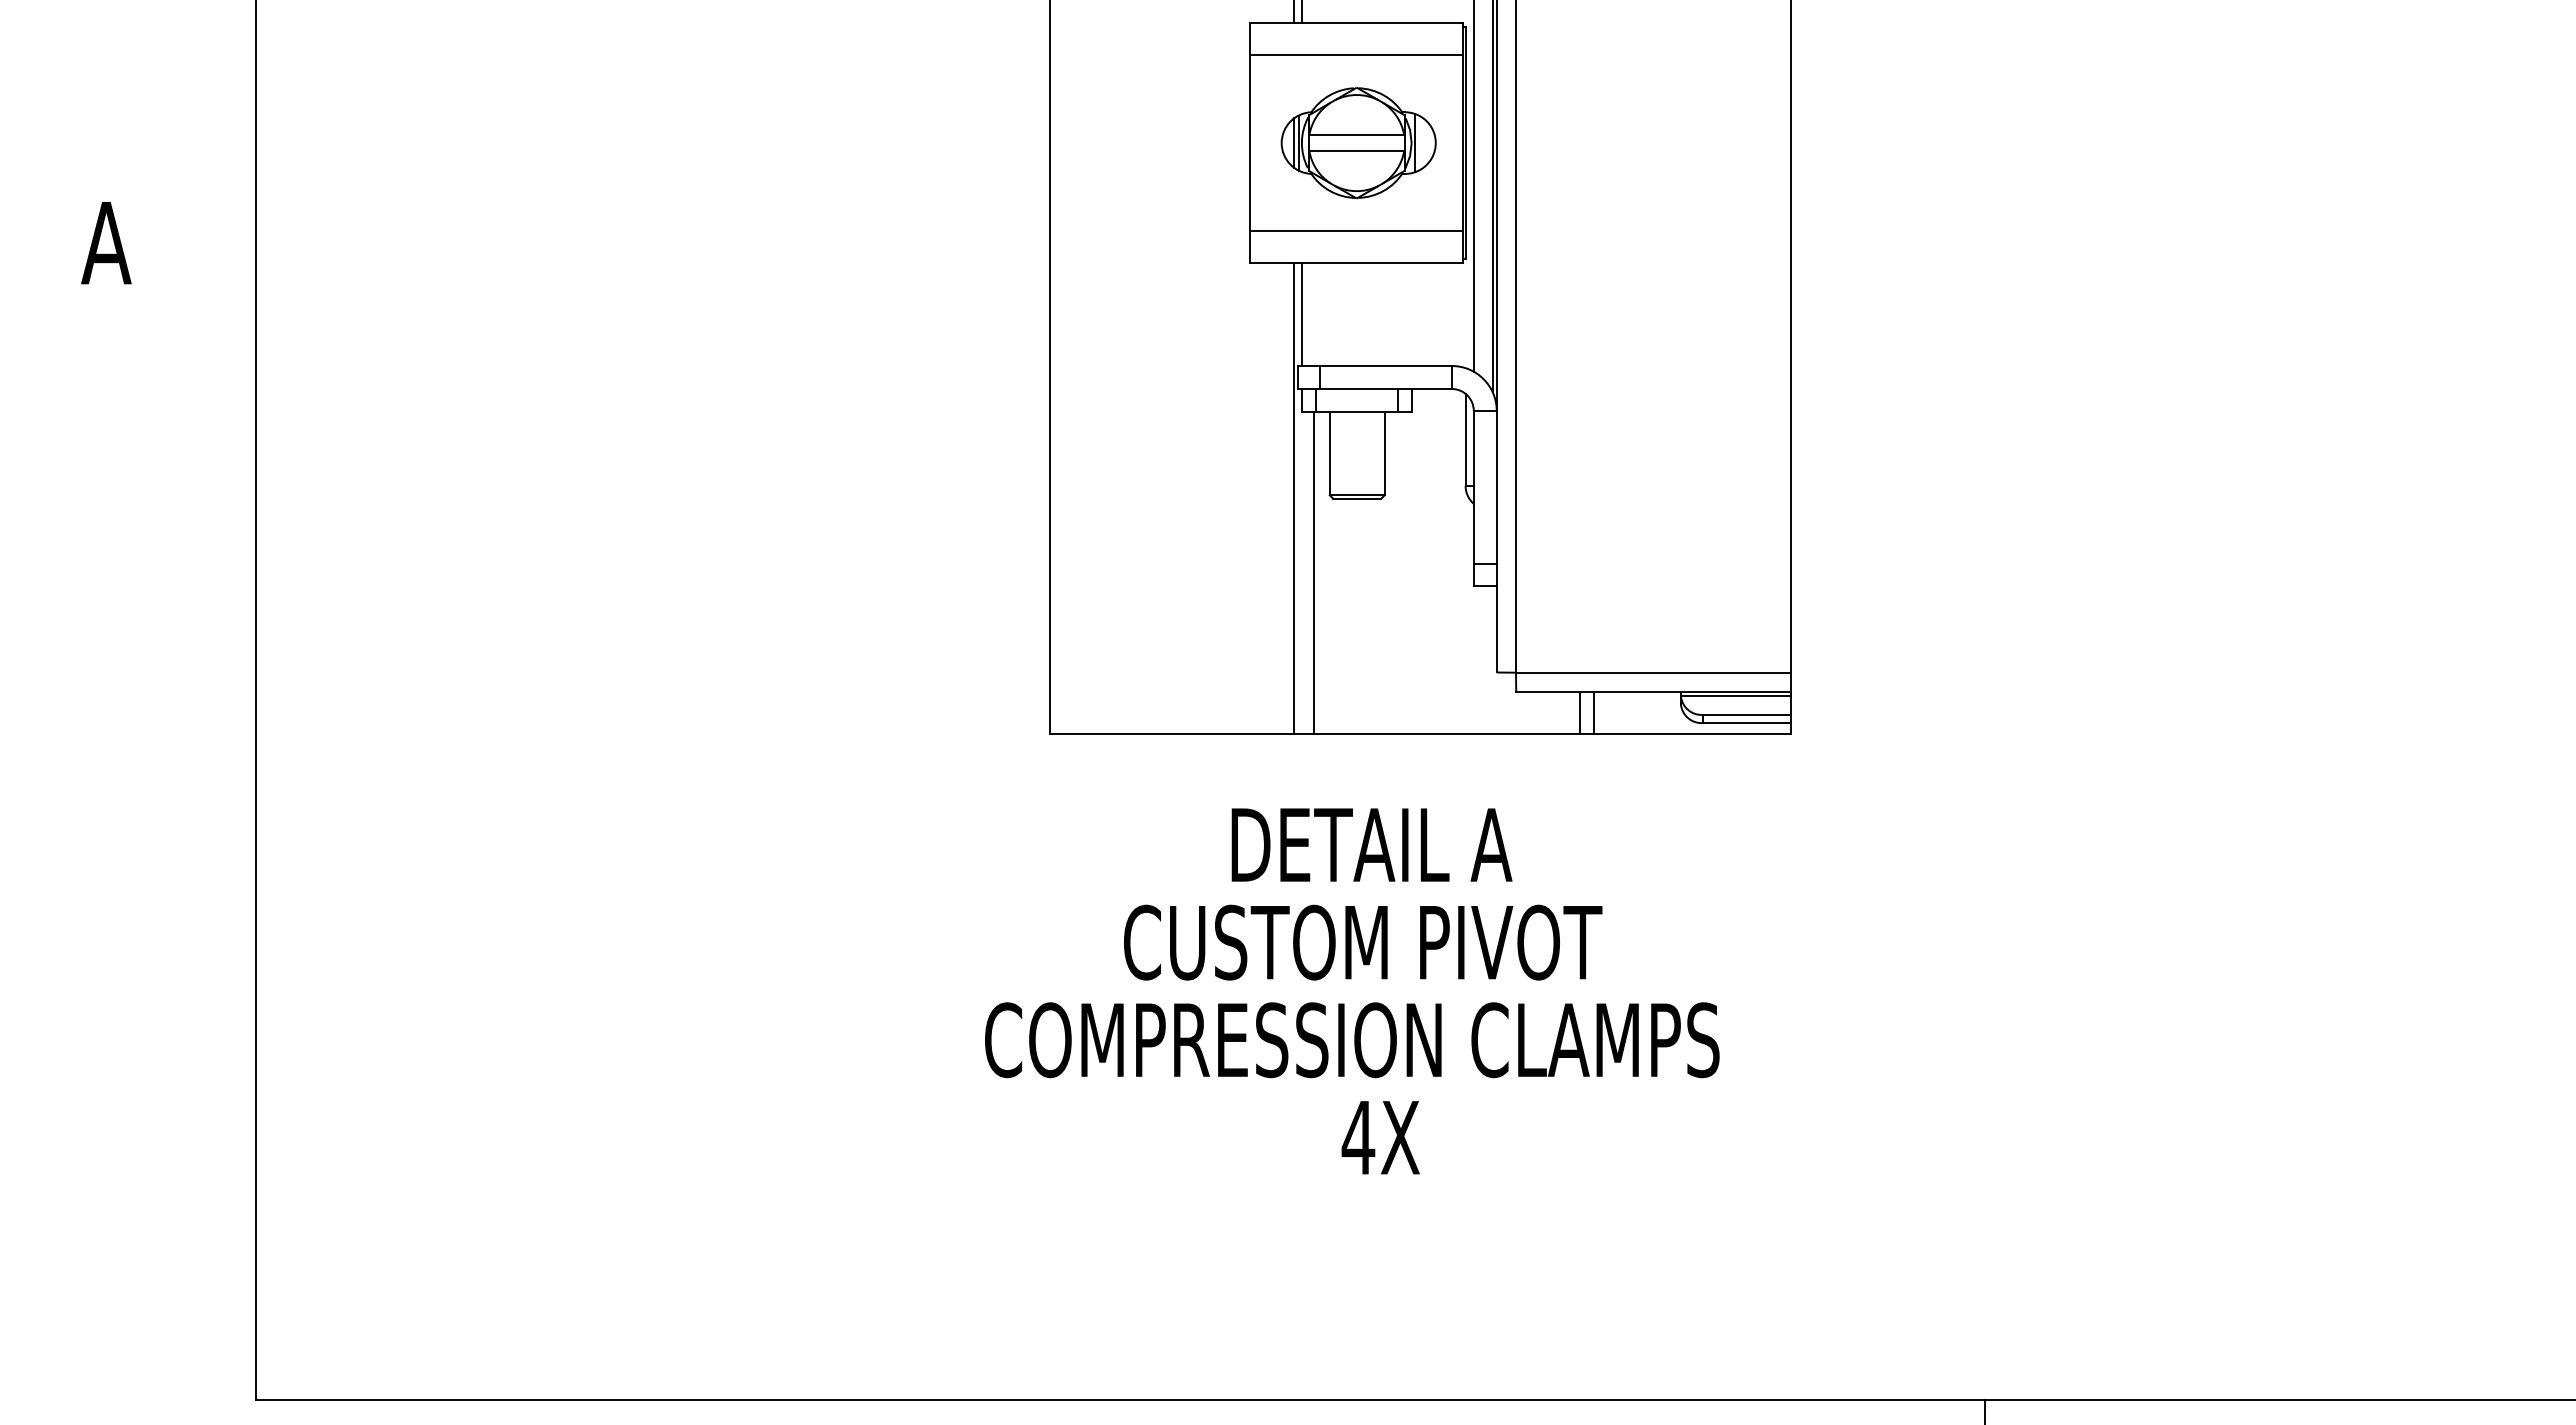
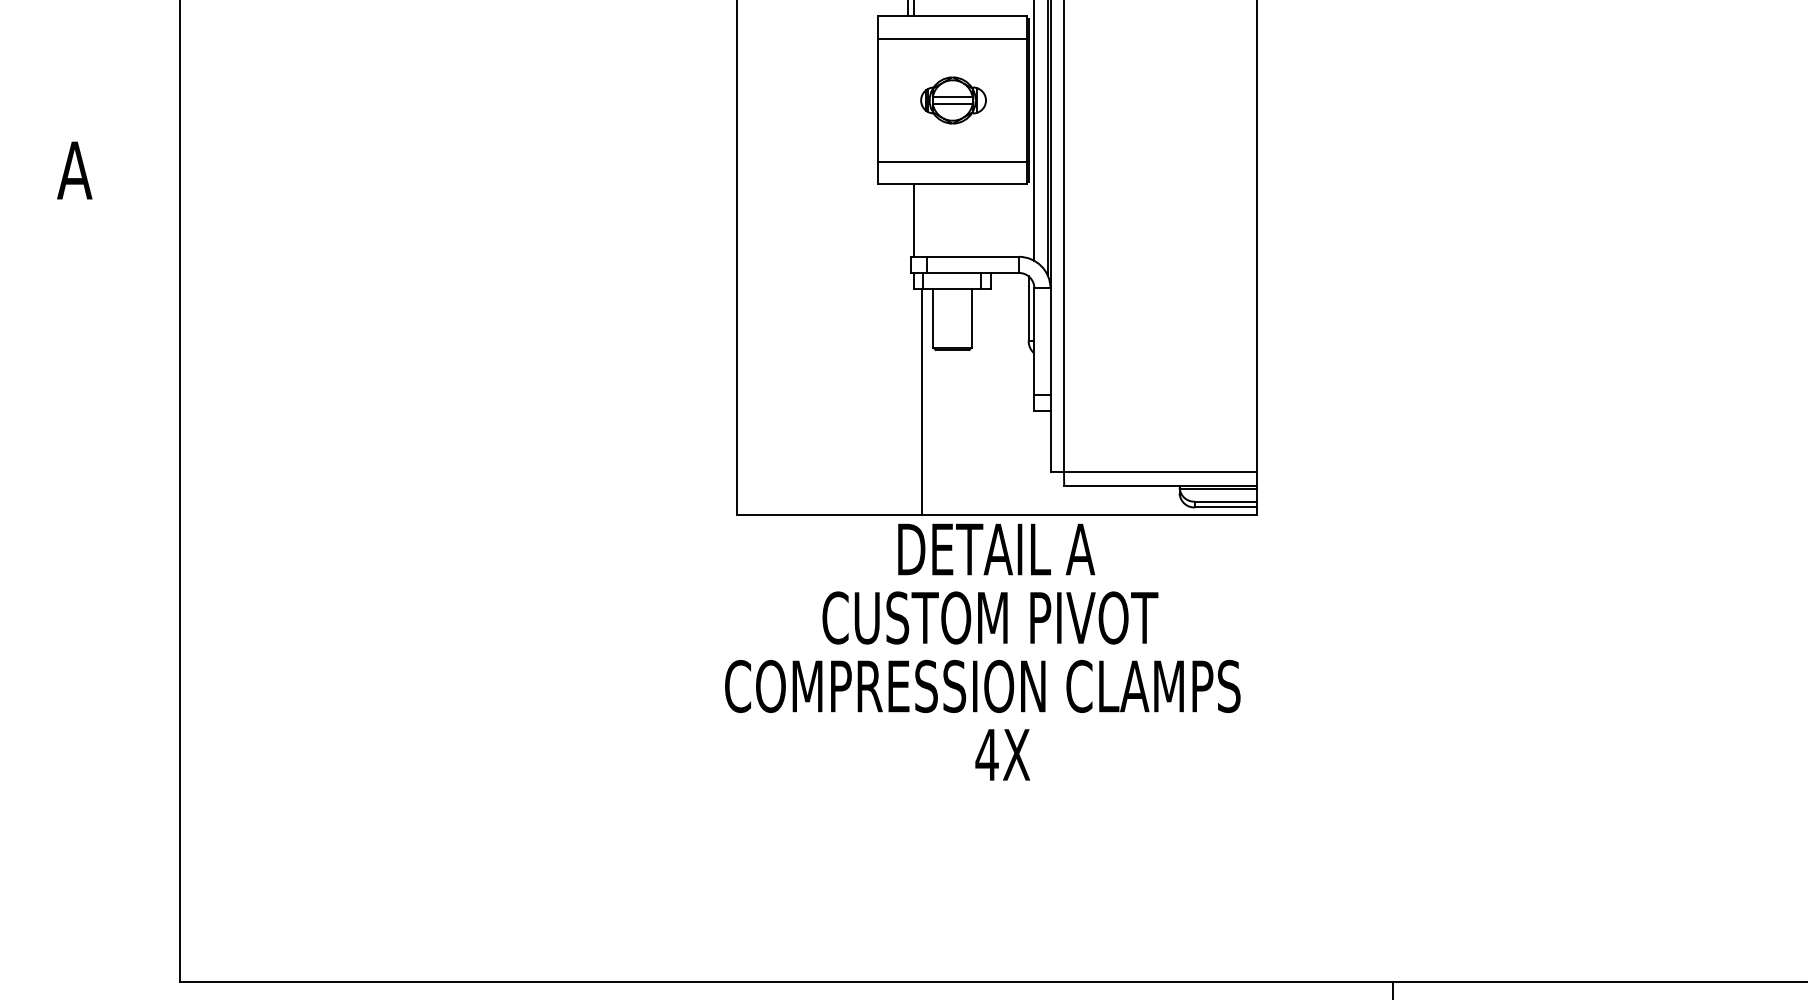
part: (1358, 143) -> (953, 100), size x0.6
line: (1294, 497) -> (908, 349), removed
line: (1579, 712) -> (1108, 500), removed
line: (1593, 712) -> (1118, 500), removed
text: (1352, 991) -> (982, 652), moved

